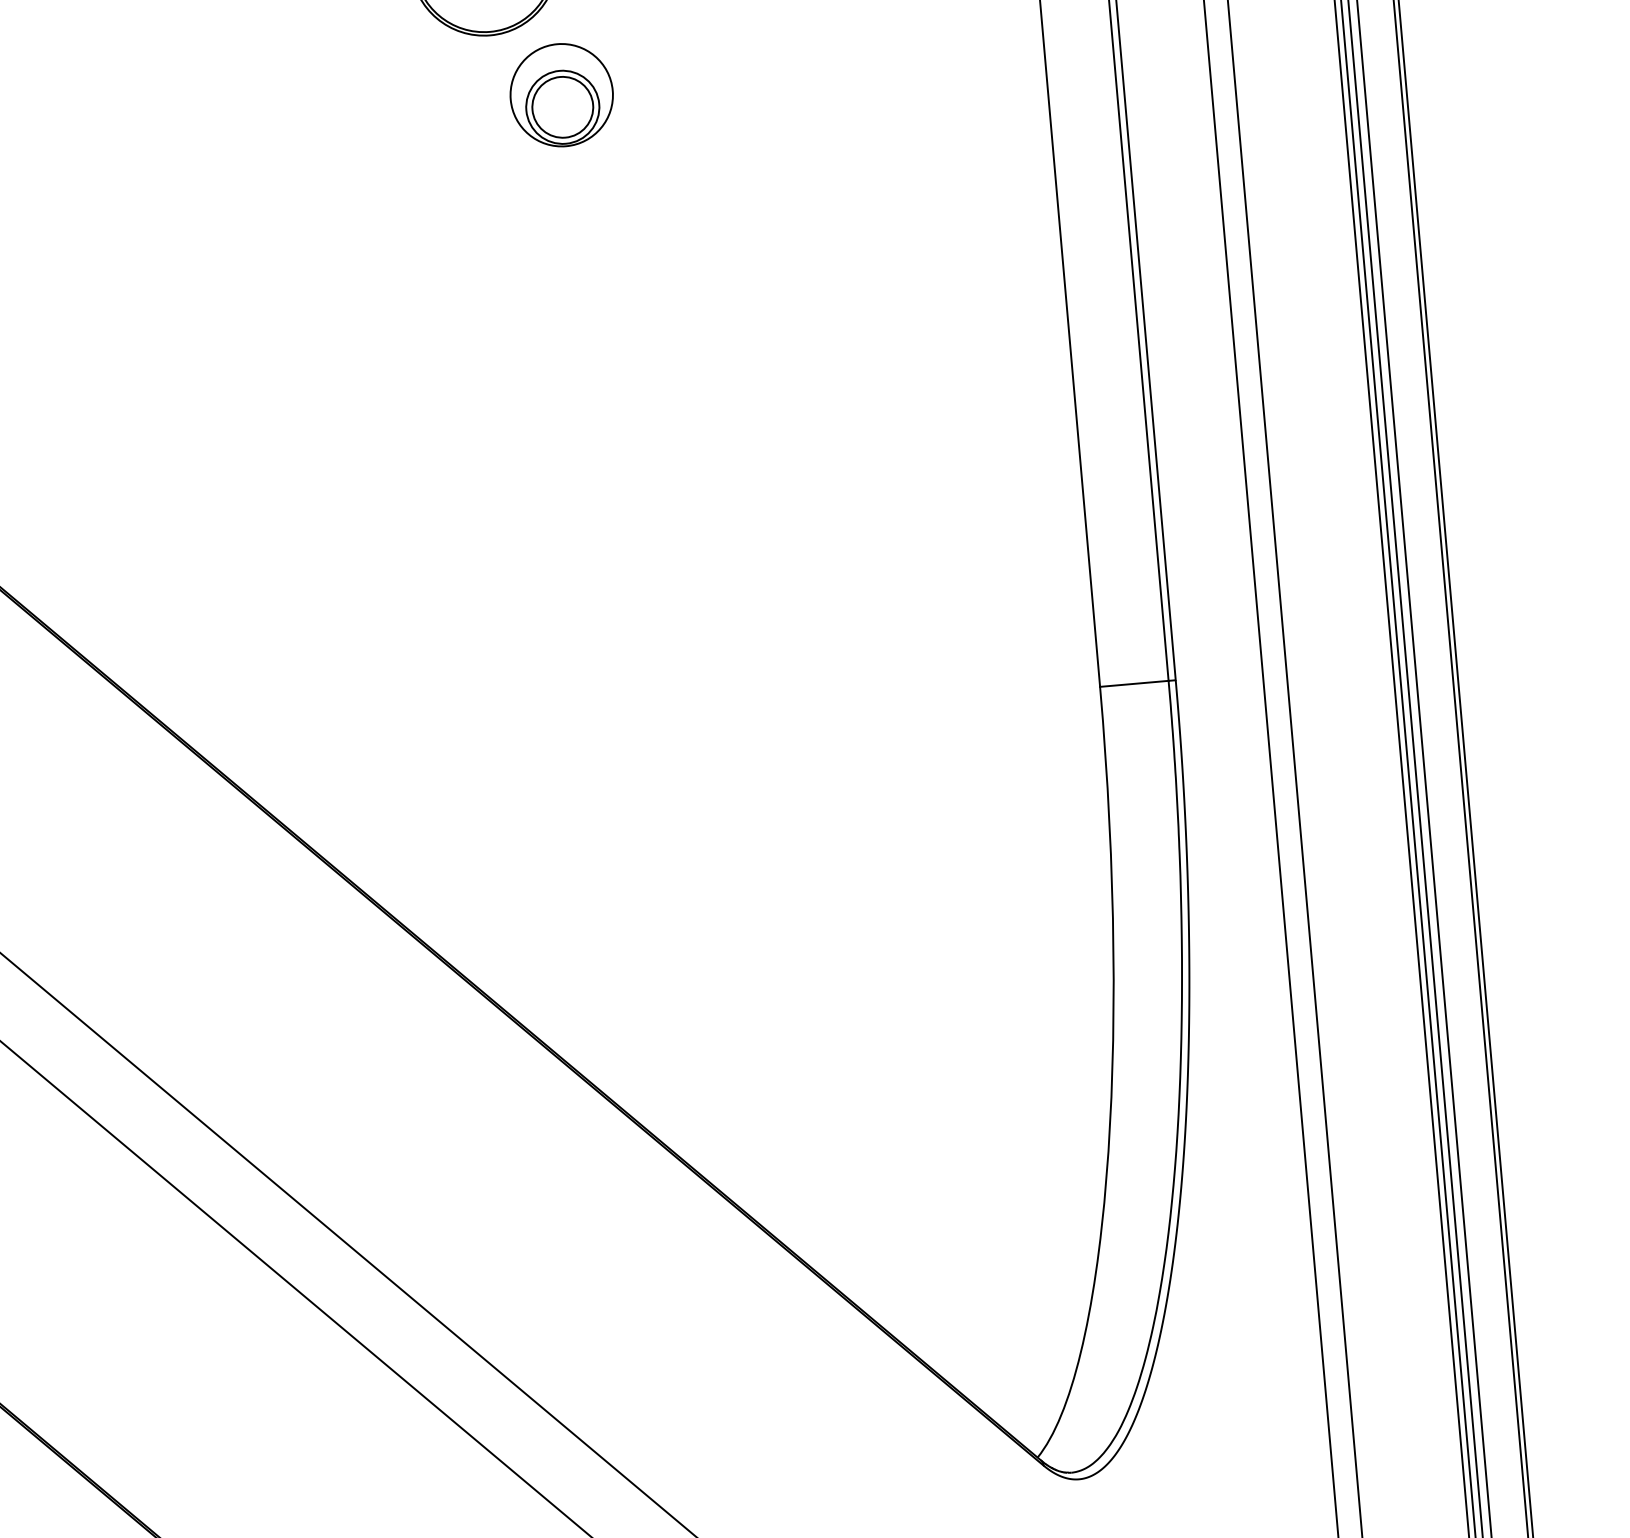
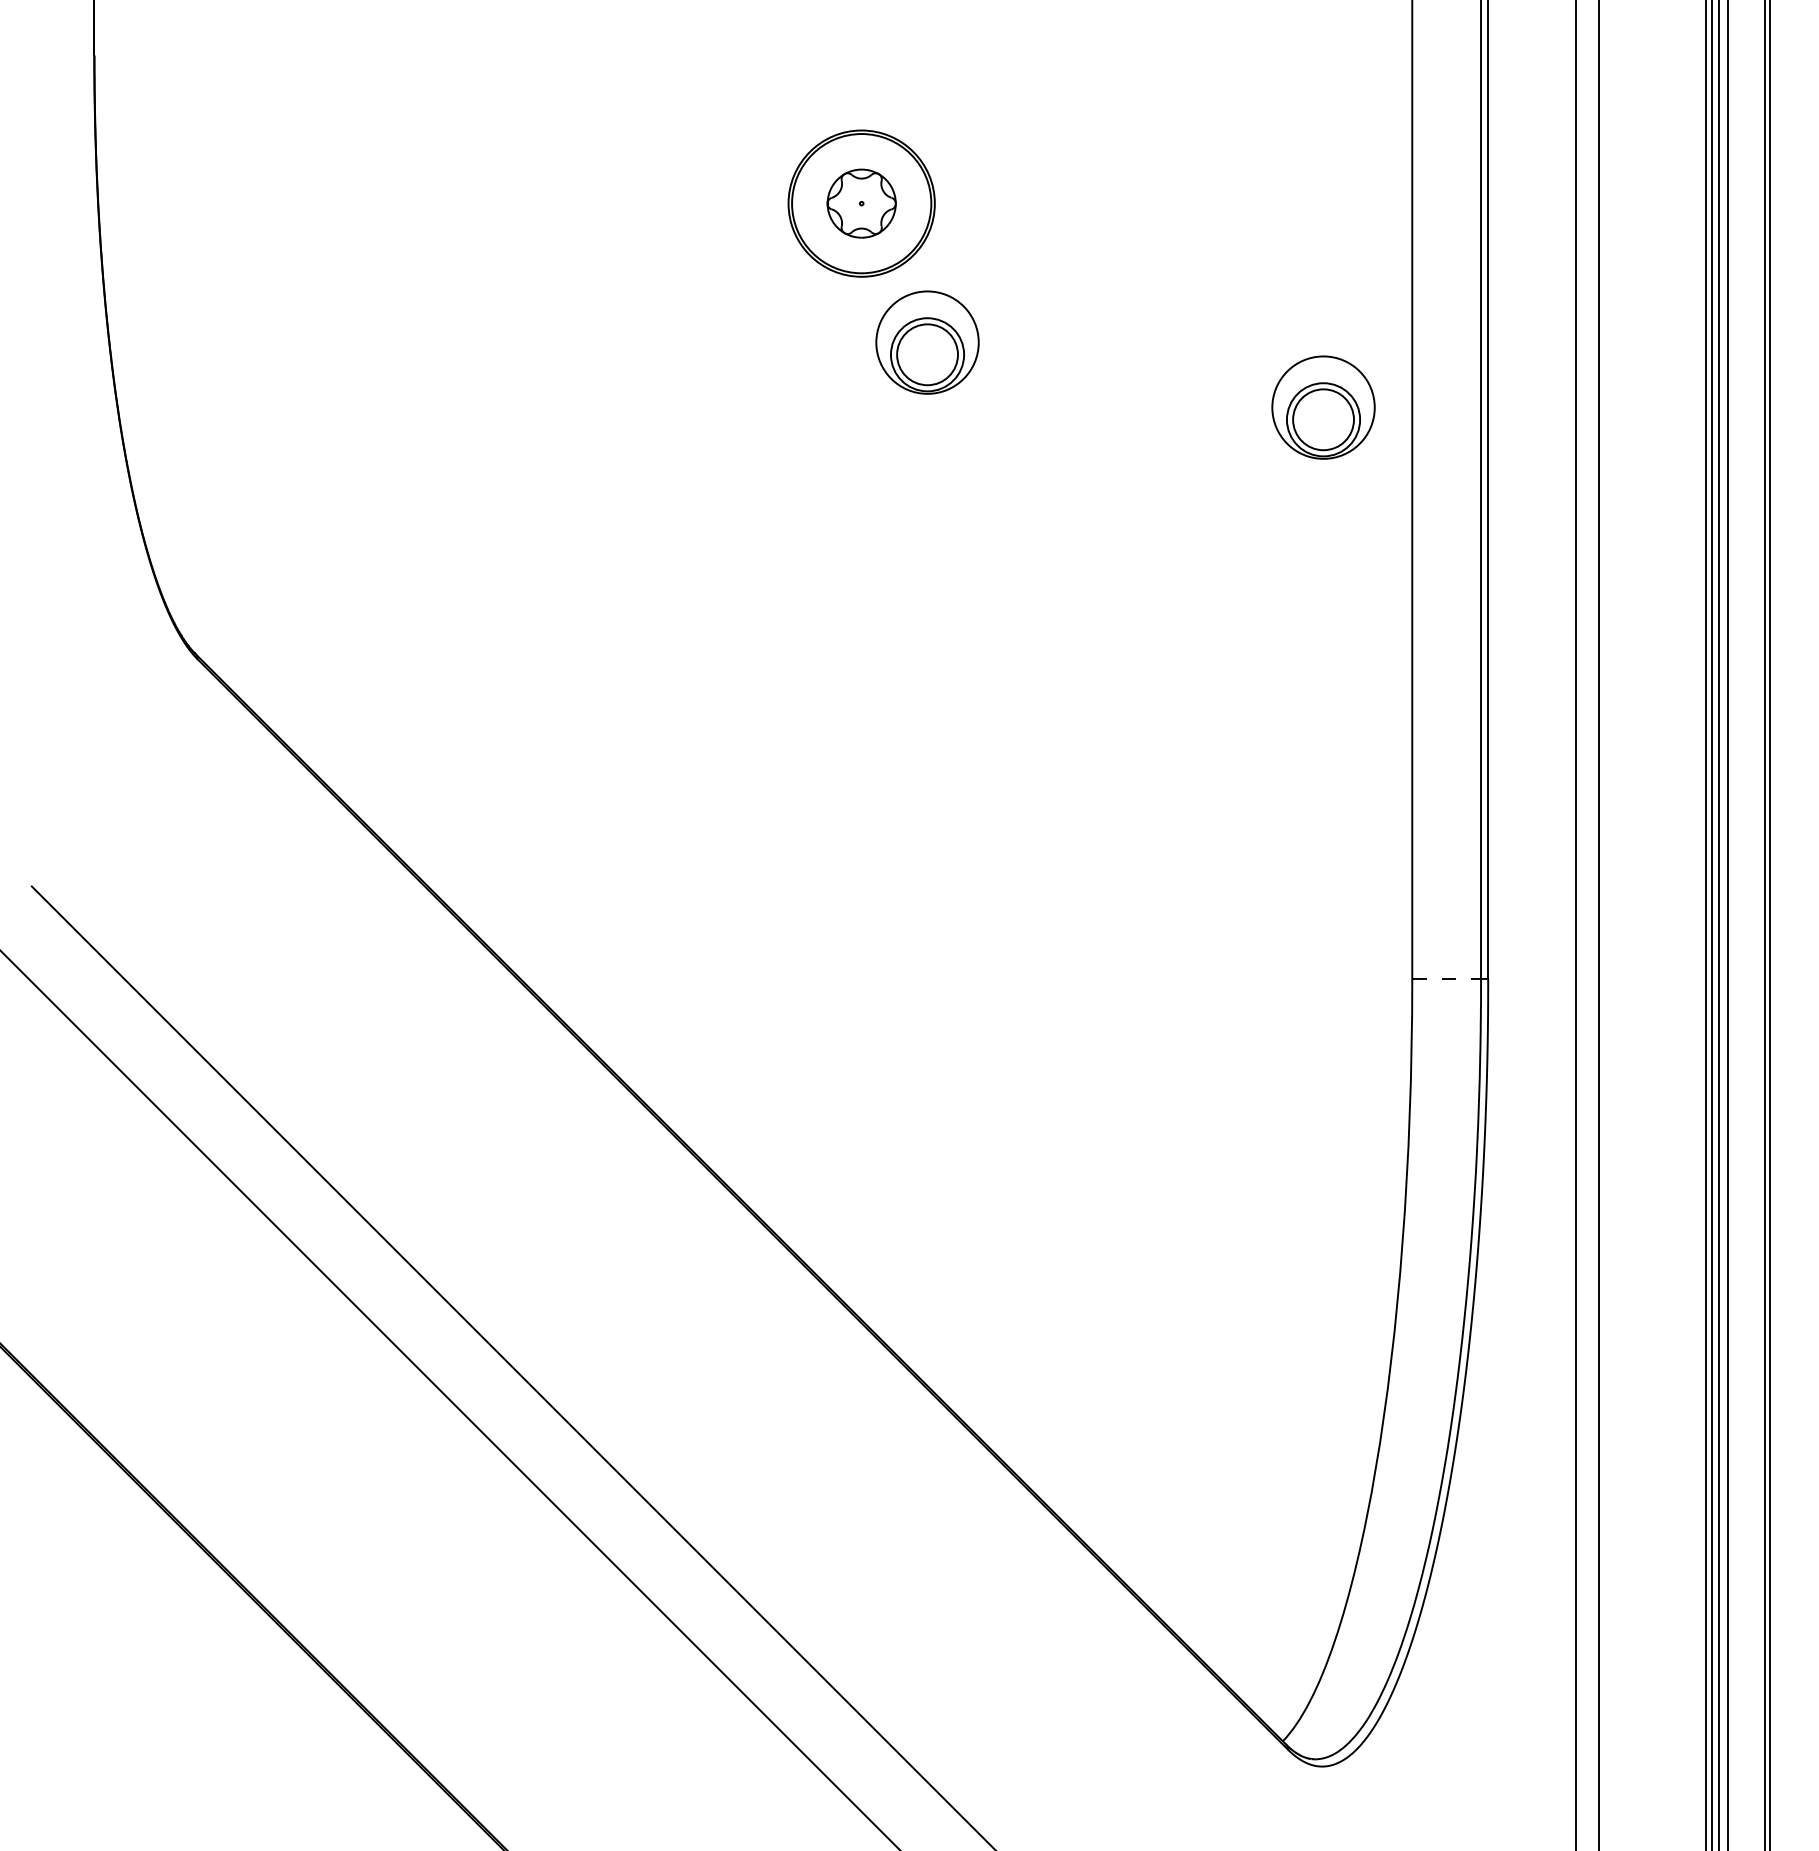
part: (961, 125) -> (1323, 407), added
line: (1135, 683) -> (1447, 978), solid -> dashed

